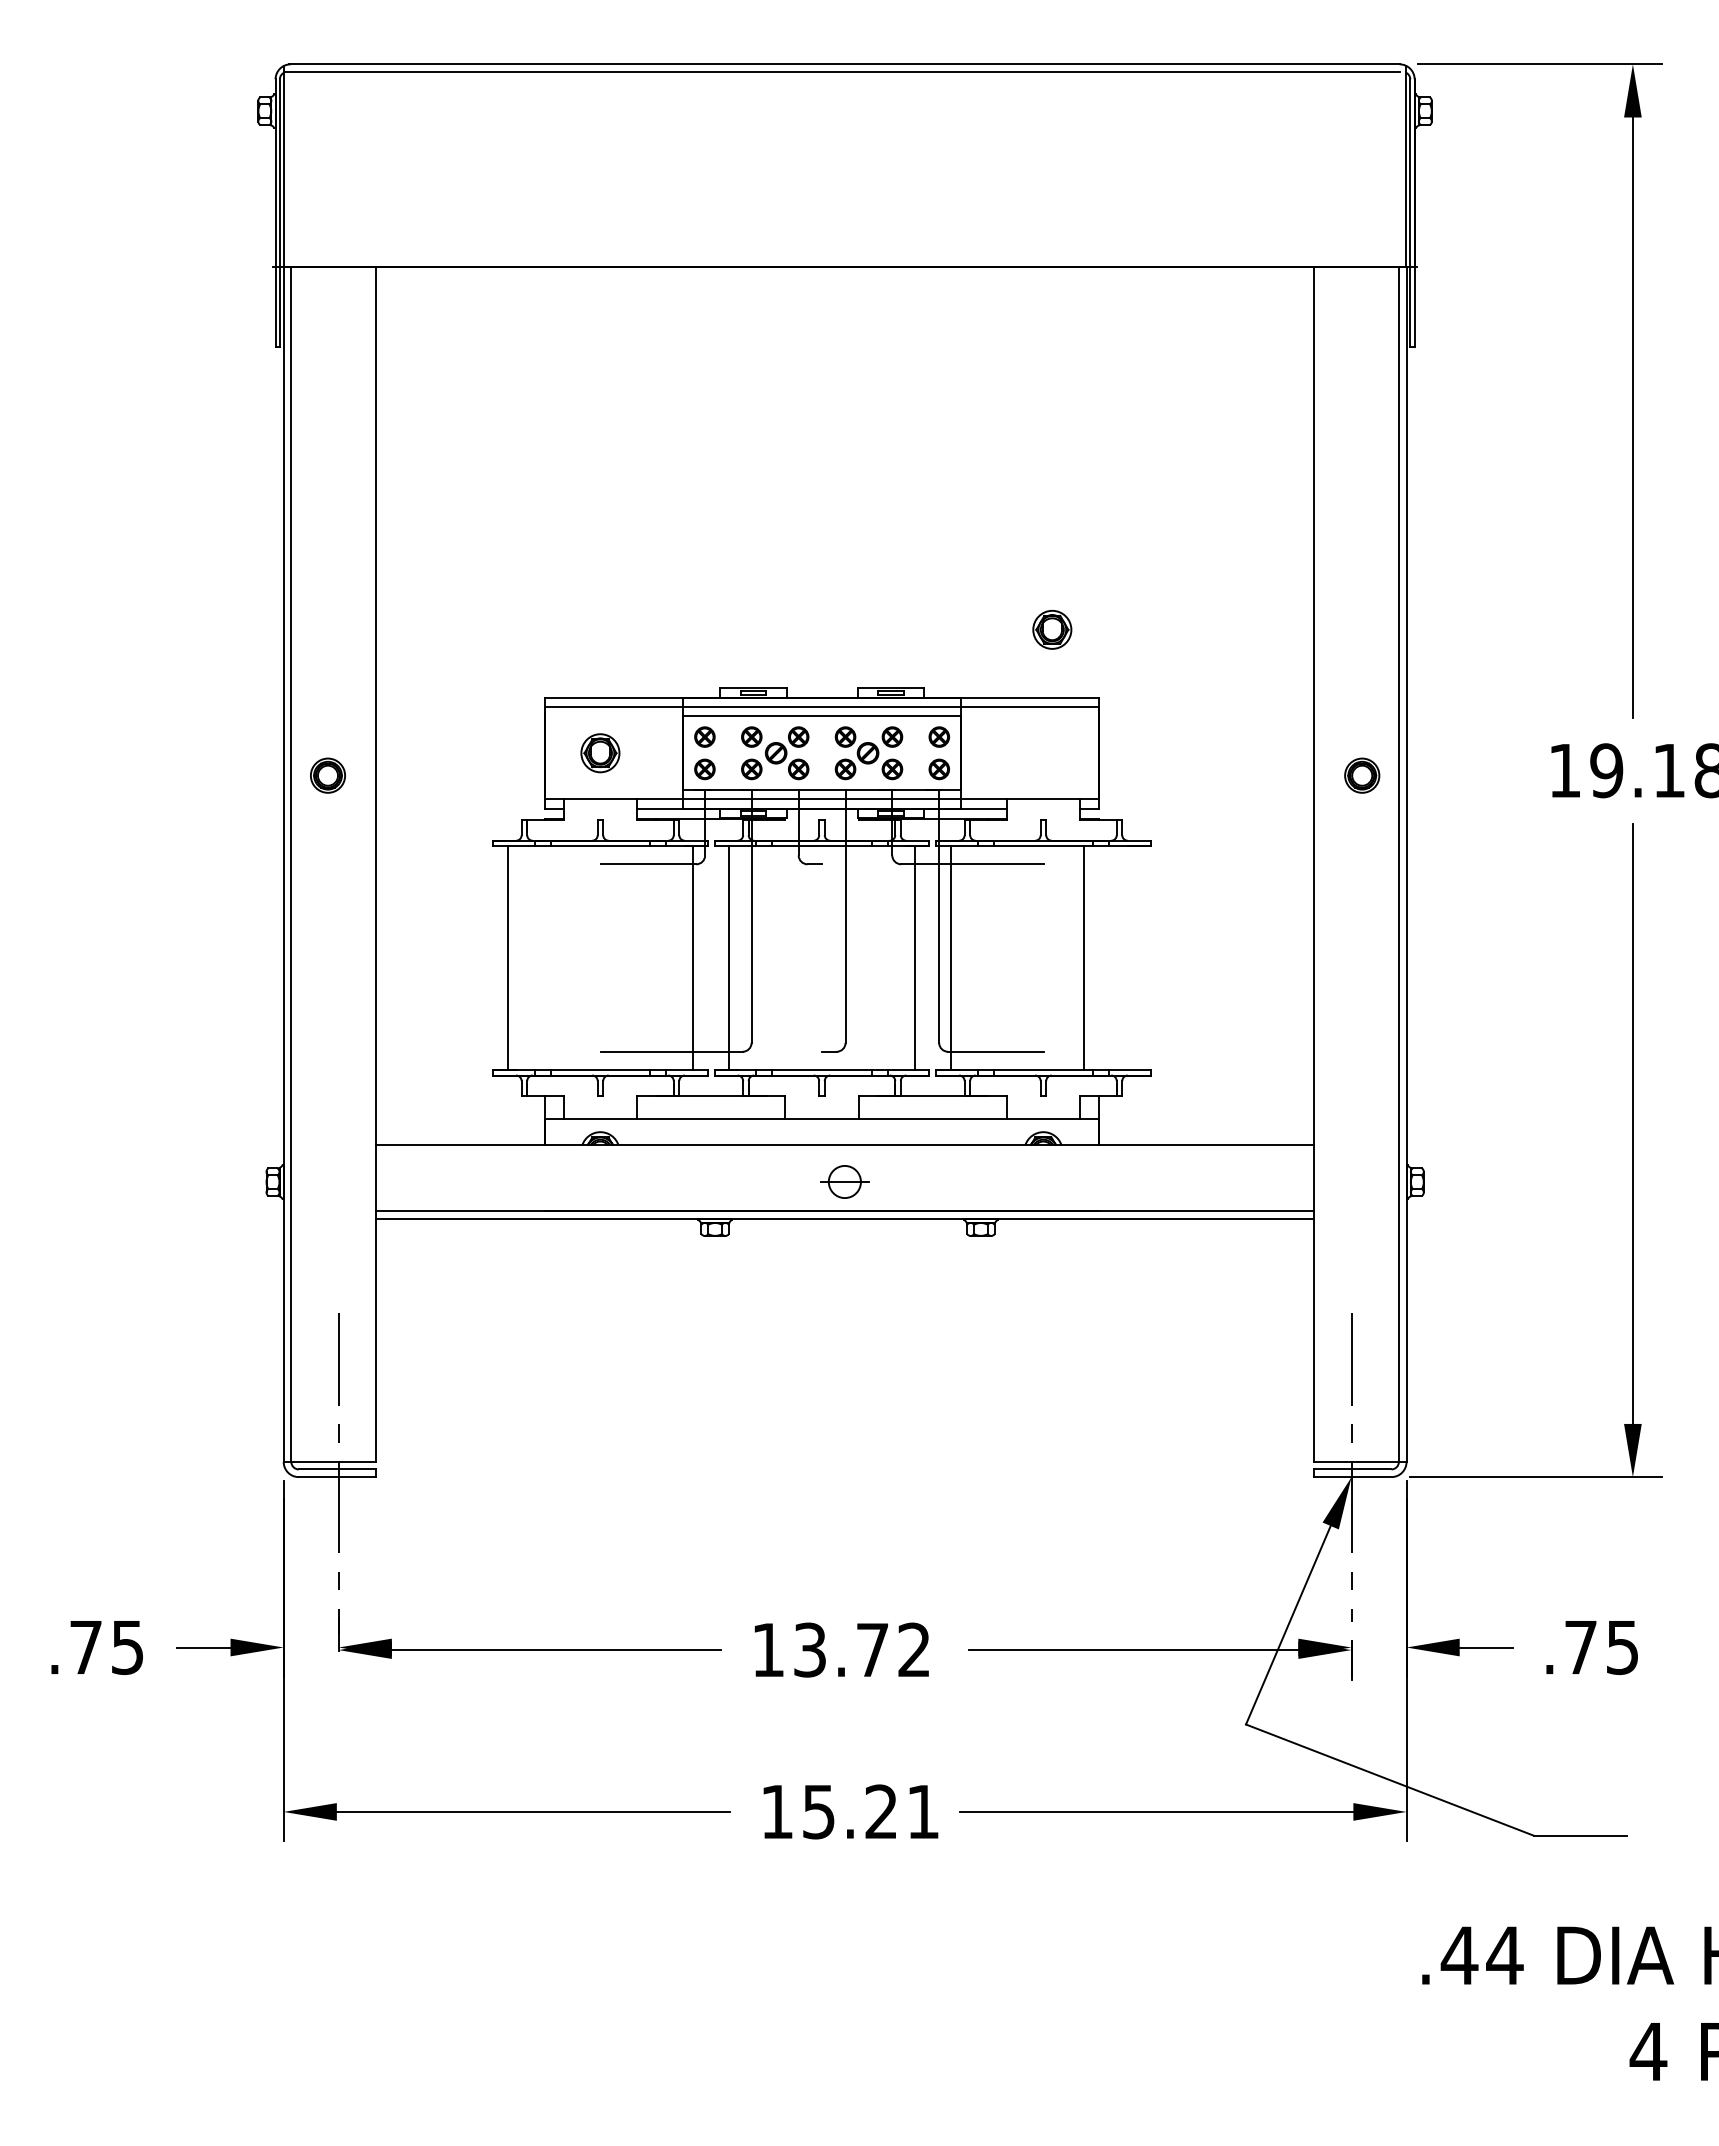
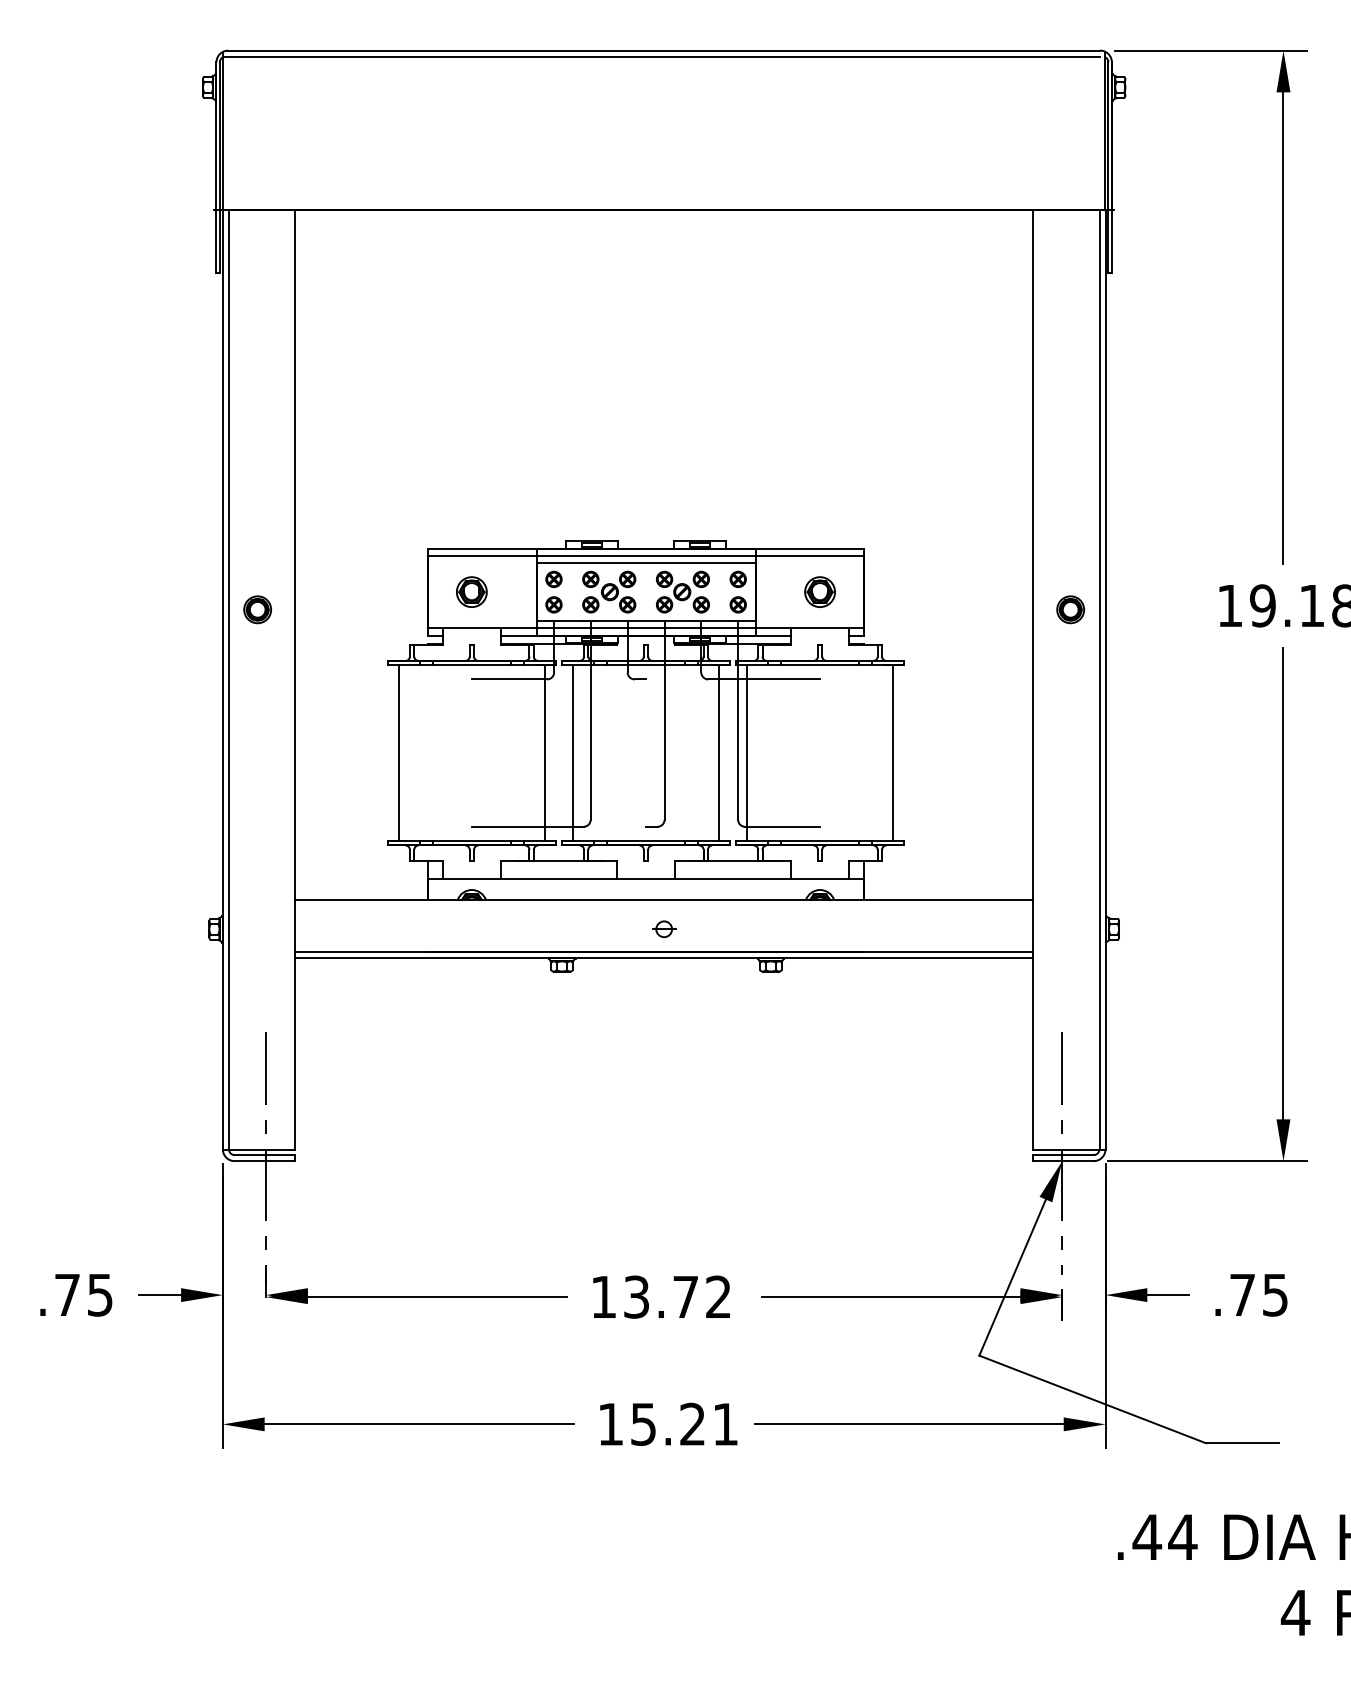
part: (1051, 629) -> (819, 591), moved
line: (1083, 958) -> (892, 753), moved
part: (845, 1182) -> (664, 929), size x0.62

